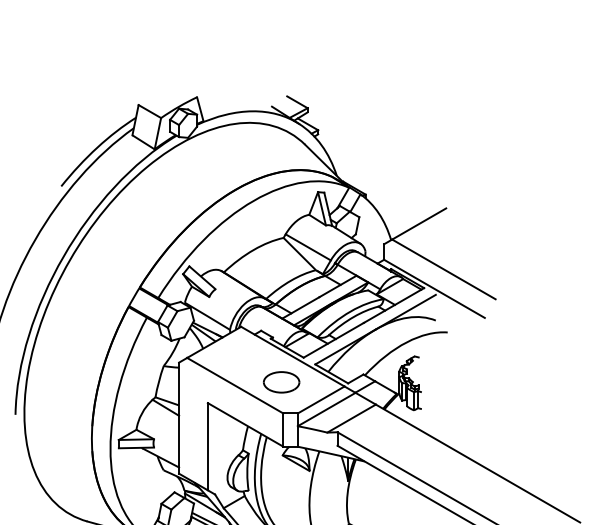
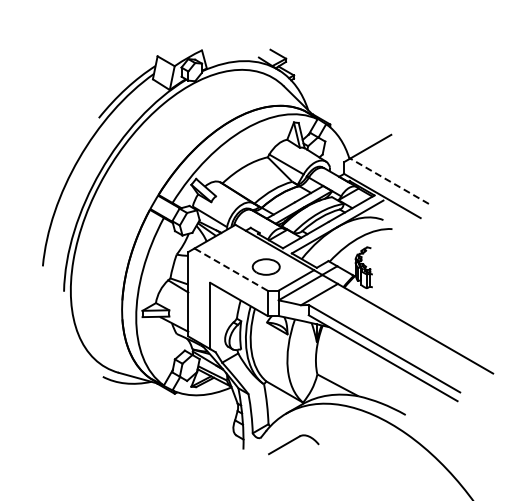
line: (443, 269) -> (389, 181), solid -> dashed
line: (234, 385) -> (230, 269), solid -> dashed

